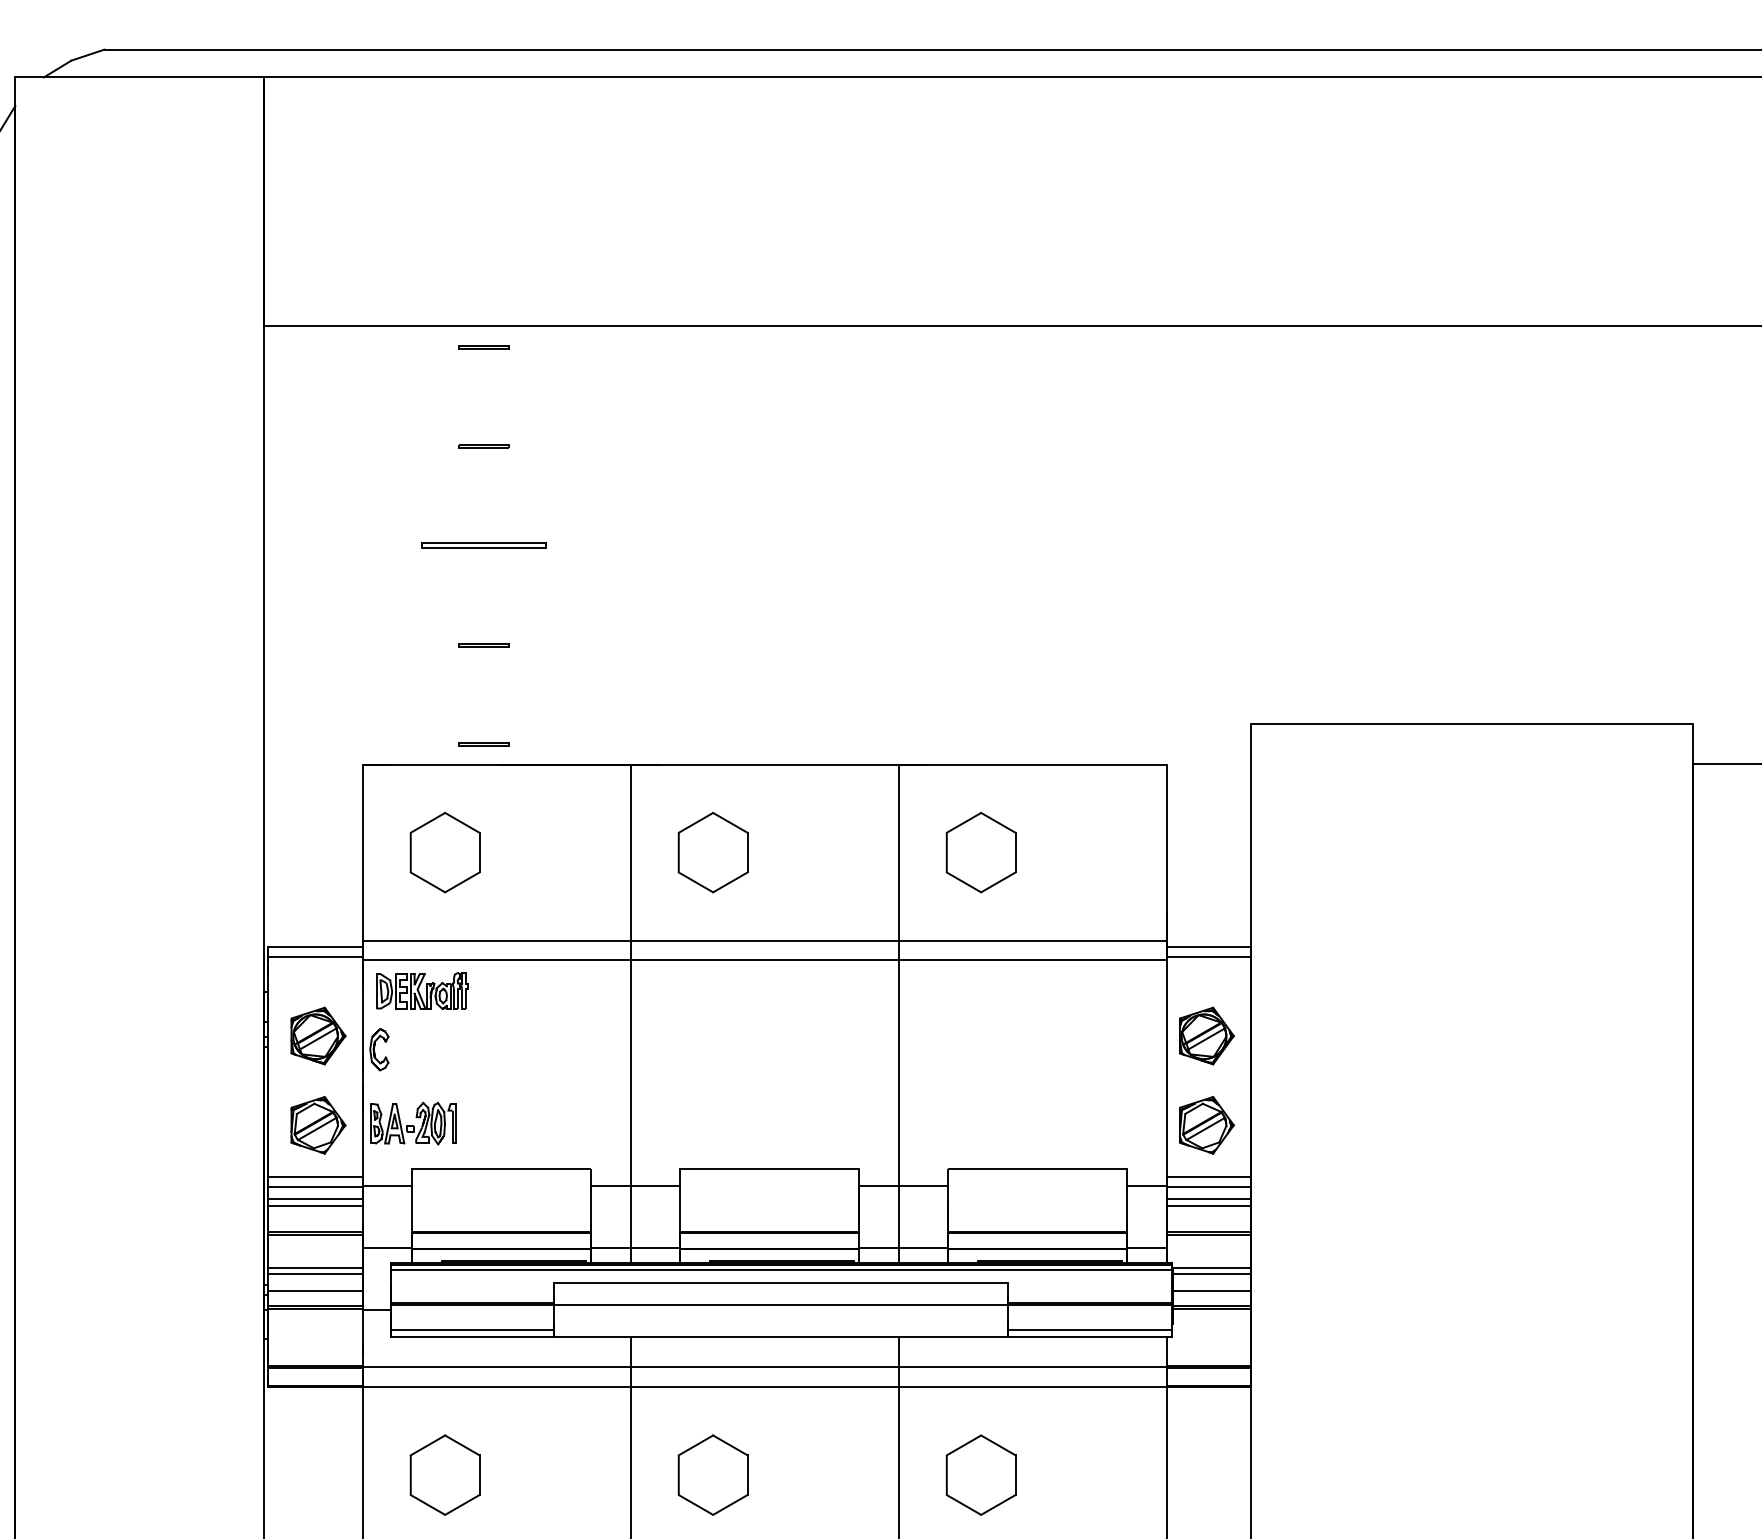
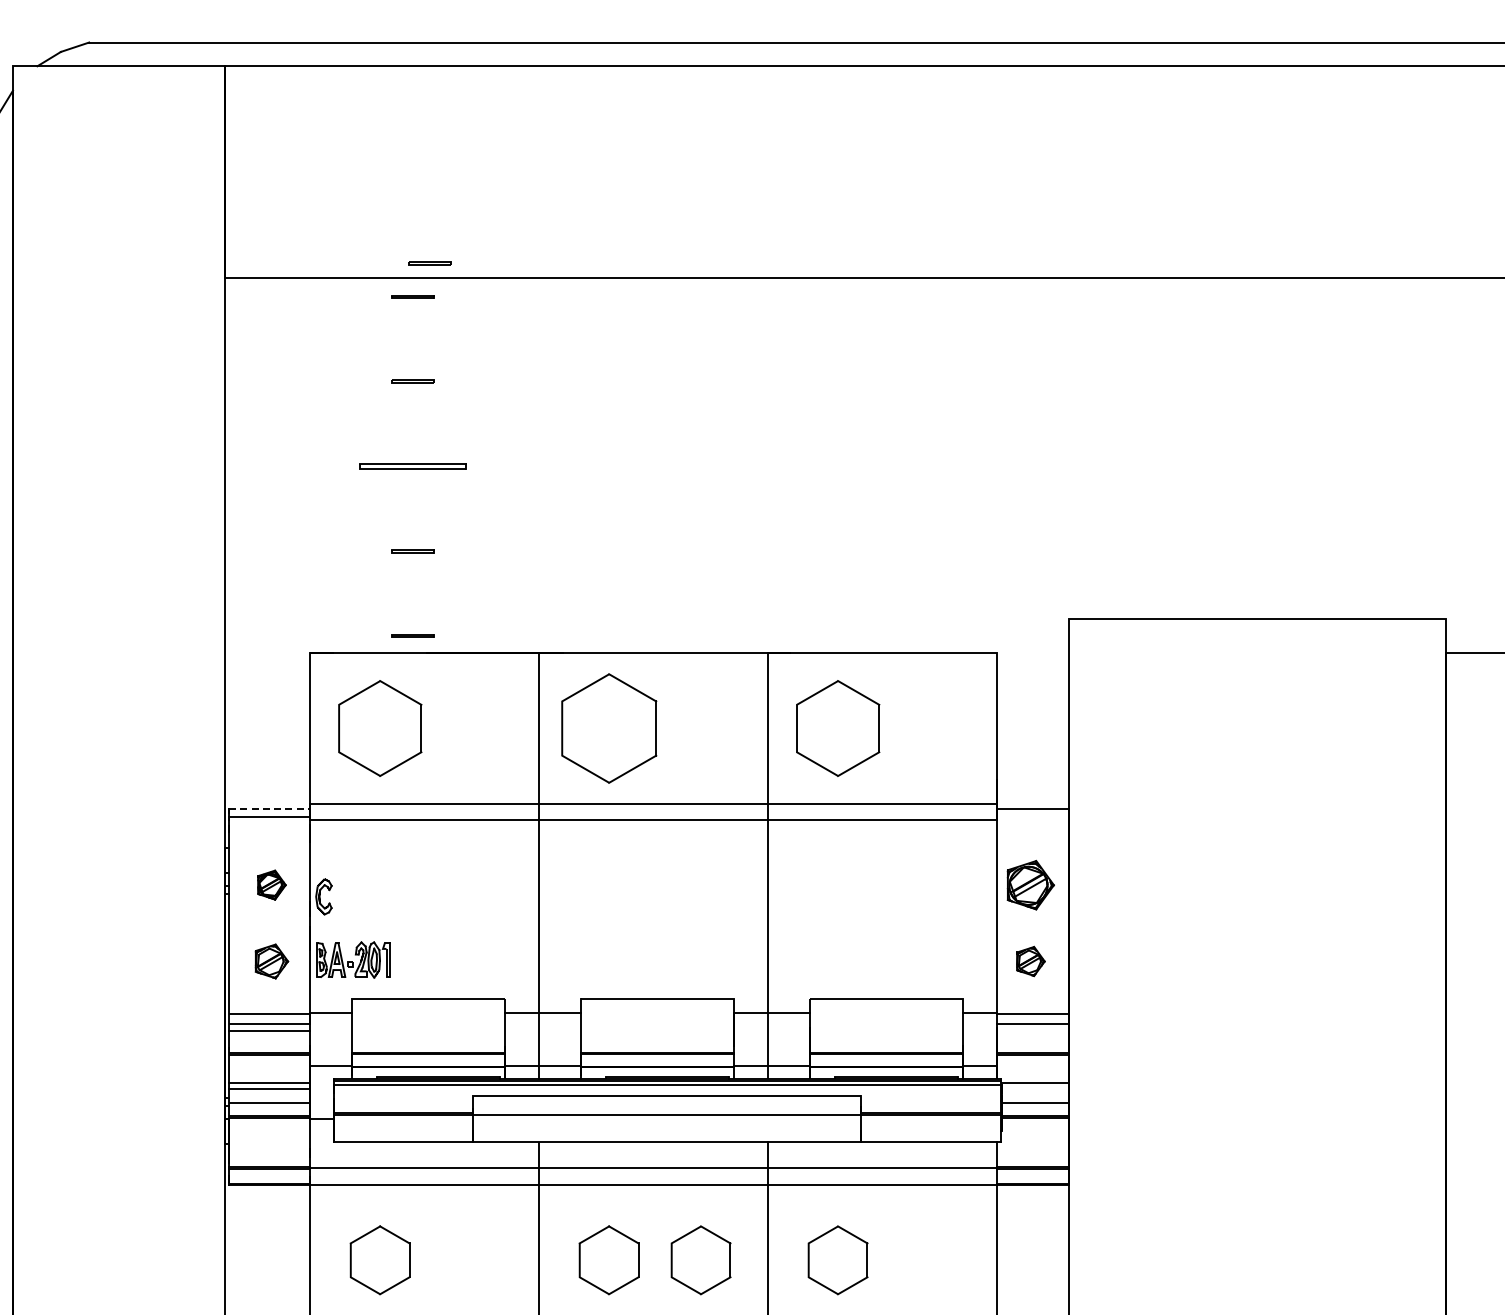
line: (502, 307) -> (429, 262), added
part: (444, 852) -> (379, 728), size x1.4
part: (712, 852) -> (608, 728), size x1.6
part: (980, 852) -> (837, 728), size x1.4
line: (317, 947) -> (271, 809), solid -> dashed
line: (1208, 956) -> (1032, 817), removed
part: (422, 990) -> (360, 846), removed
part: (317, 1035) -> (271, 884), size x0.6
part: (317, 1125) -> (271, 961), size x0.7
part: (1206, 1125) -> (1030, 961), size x0.6
line: (315, 1176) -> (269, 1005), removed
line: (1208, 1176) -> (1032, 1005), removed
line: (1208, 1206) -> (1032, 1030), removed
line: (1211, 1274) -> (1034, 1088), removed
line: (472, 1330) -> (403, 1136), removed
line: (1089, 1330) -> (930, 1136), removed
part: (820, 1475) -> (700, 1260), added

